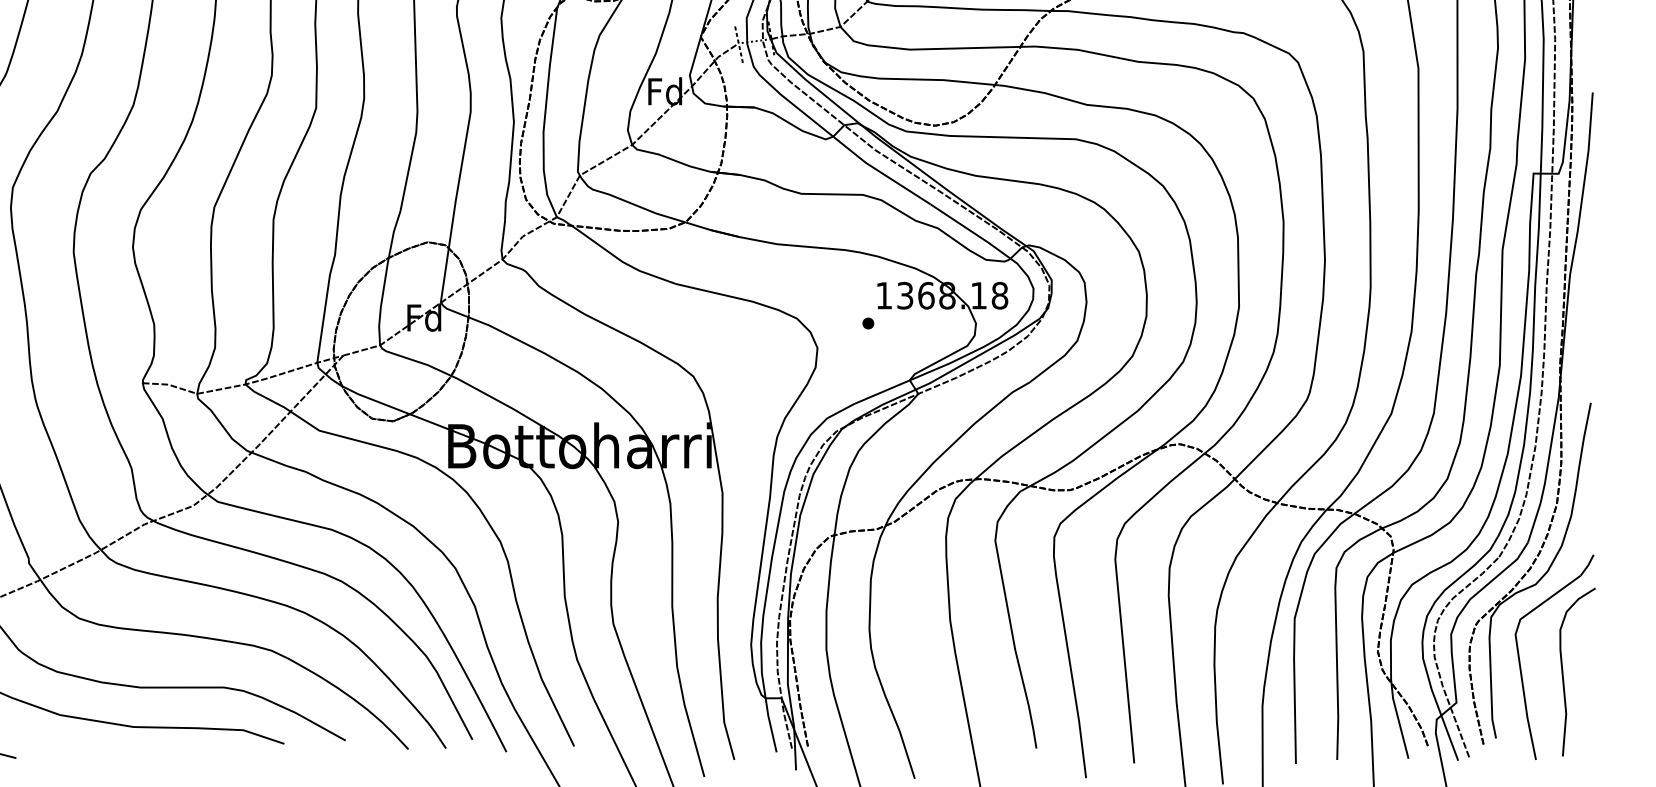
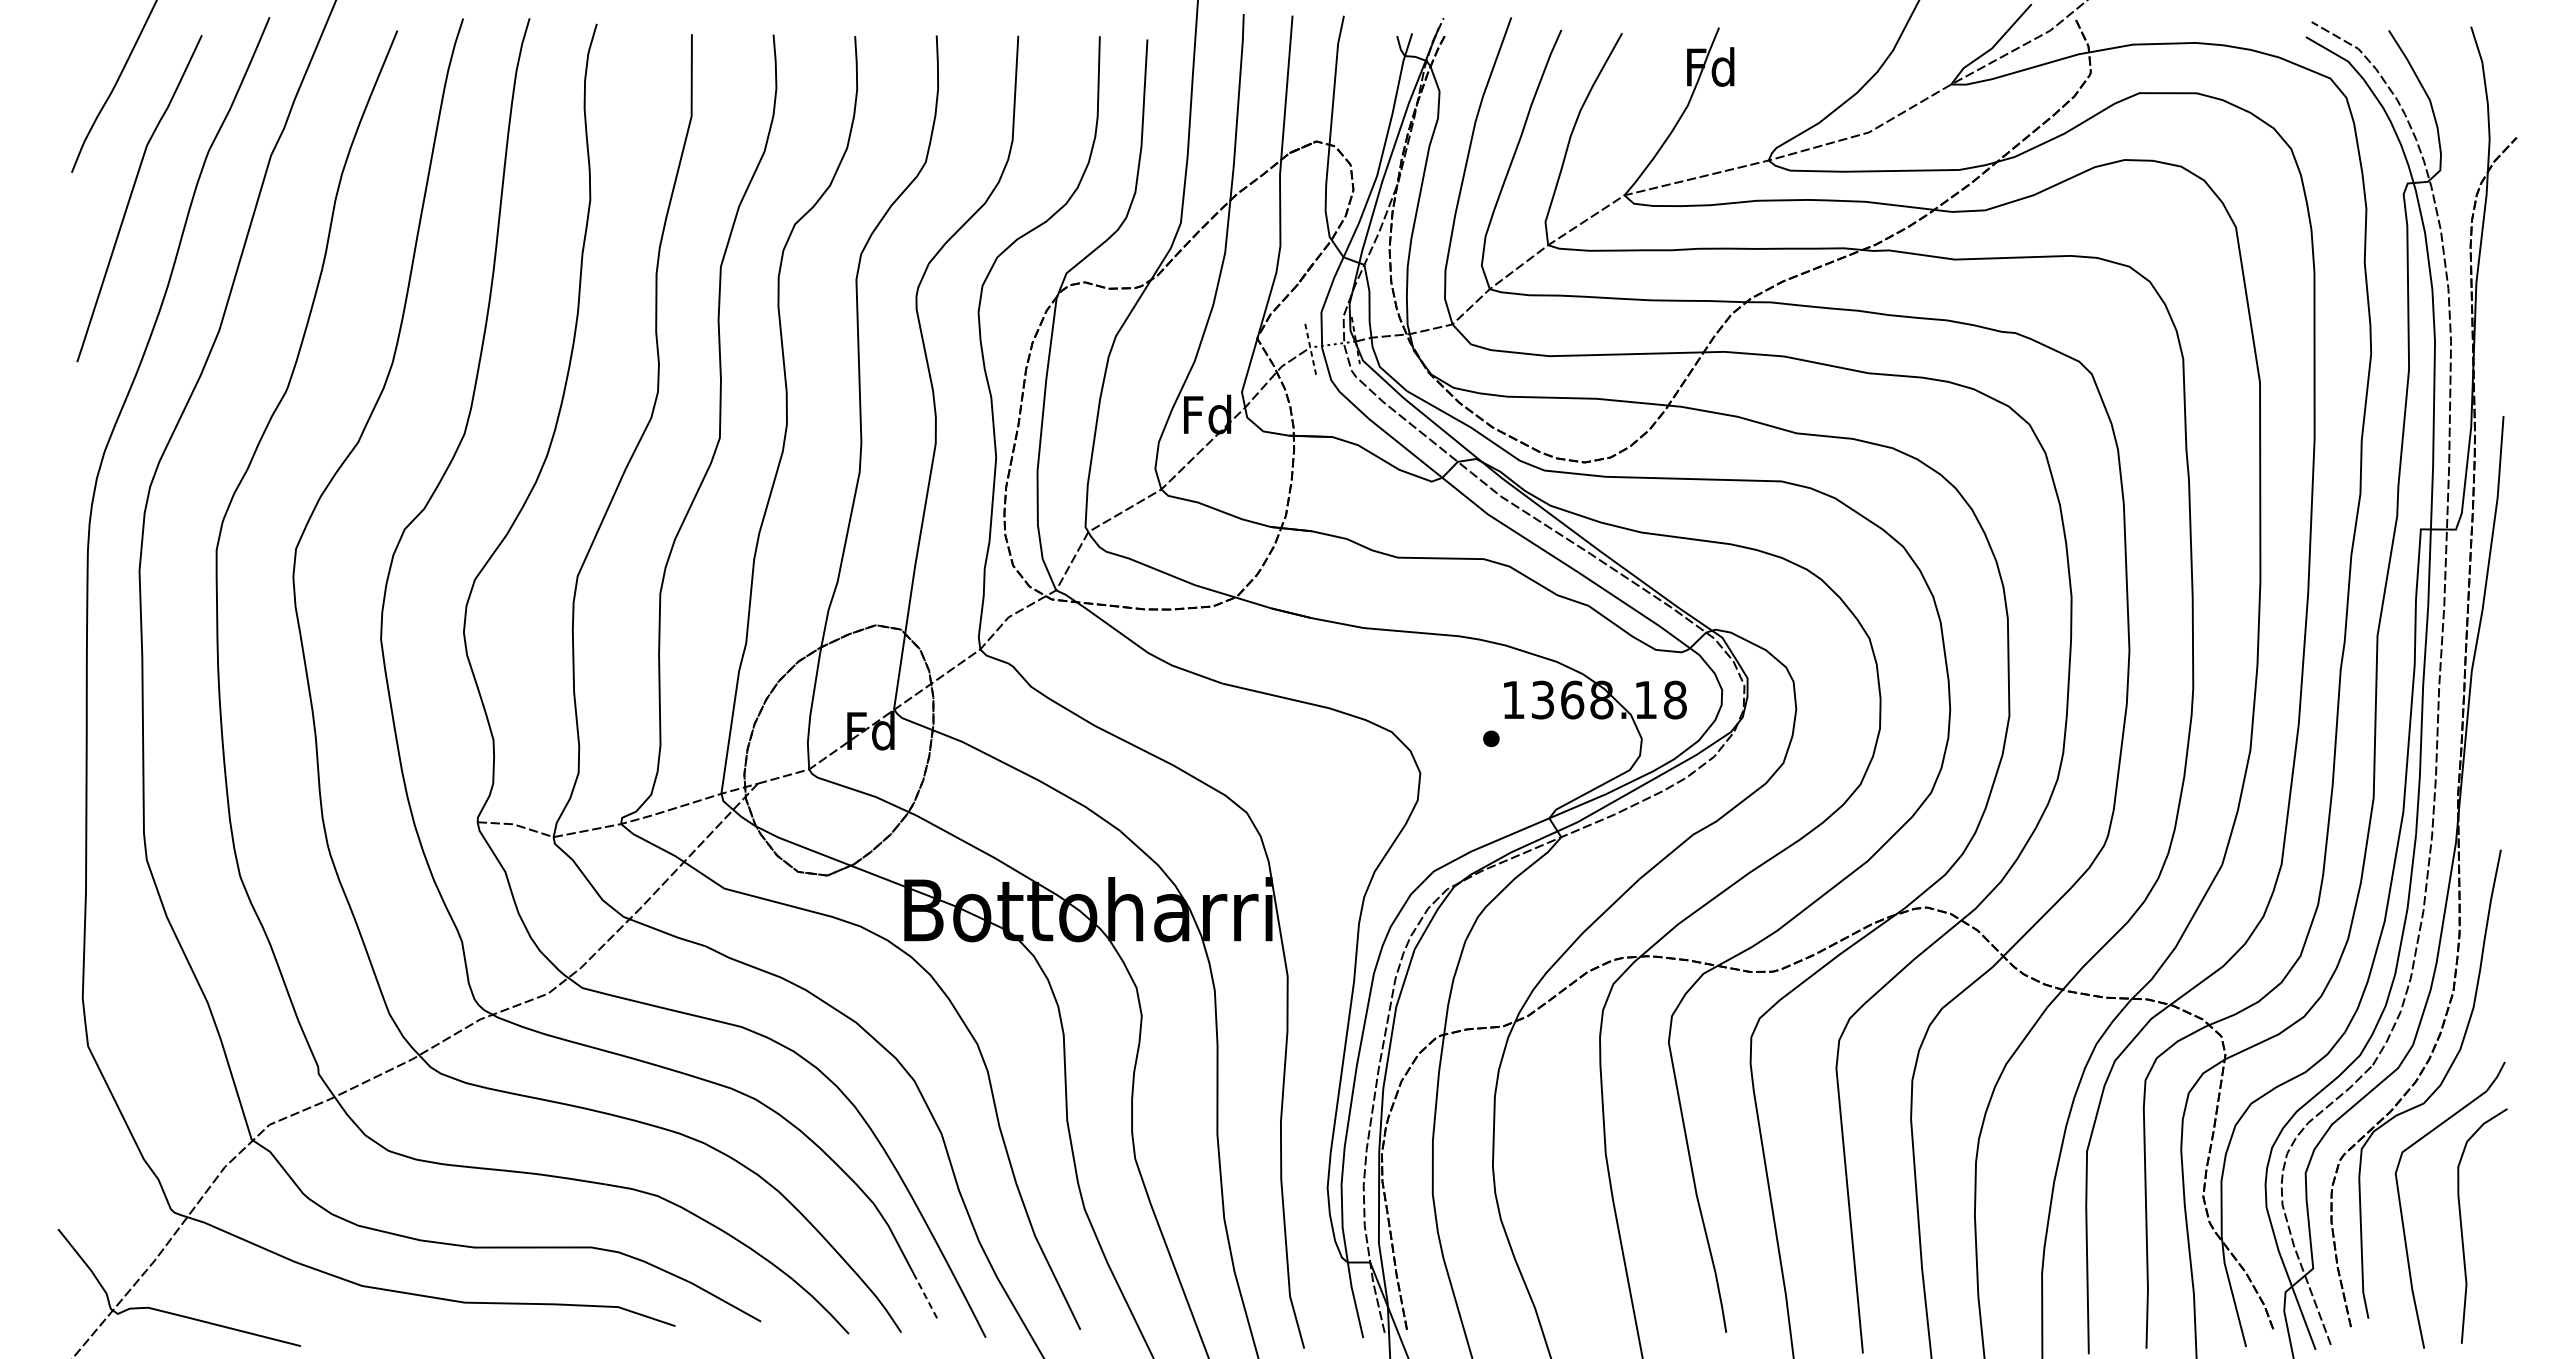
line: (463, 722) -> (925, 1296), solid -> dashed

